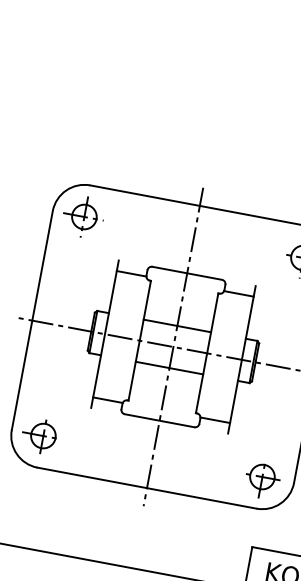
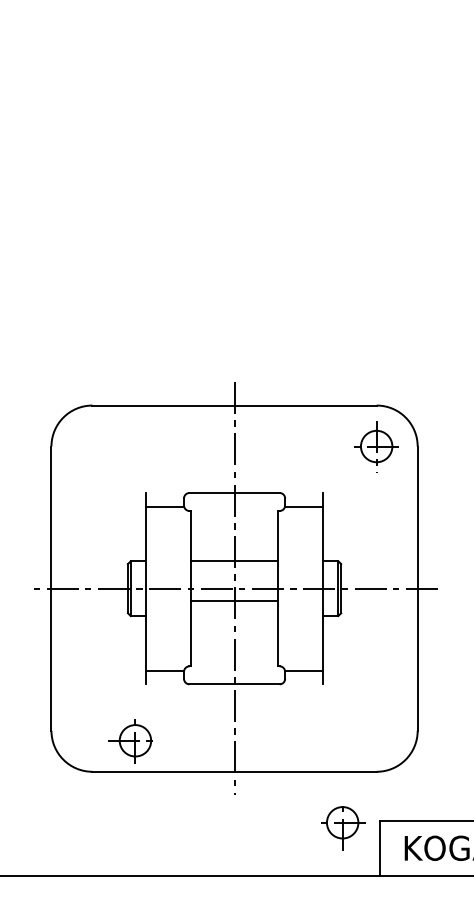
part: (82, 216) -> (90, 446), removed
line: (169, 368) -> (234, 601), moved
part: (39, 435) -> (130, 741), moved
part: (262, 481) -> (343, 828), moved

